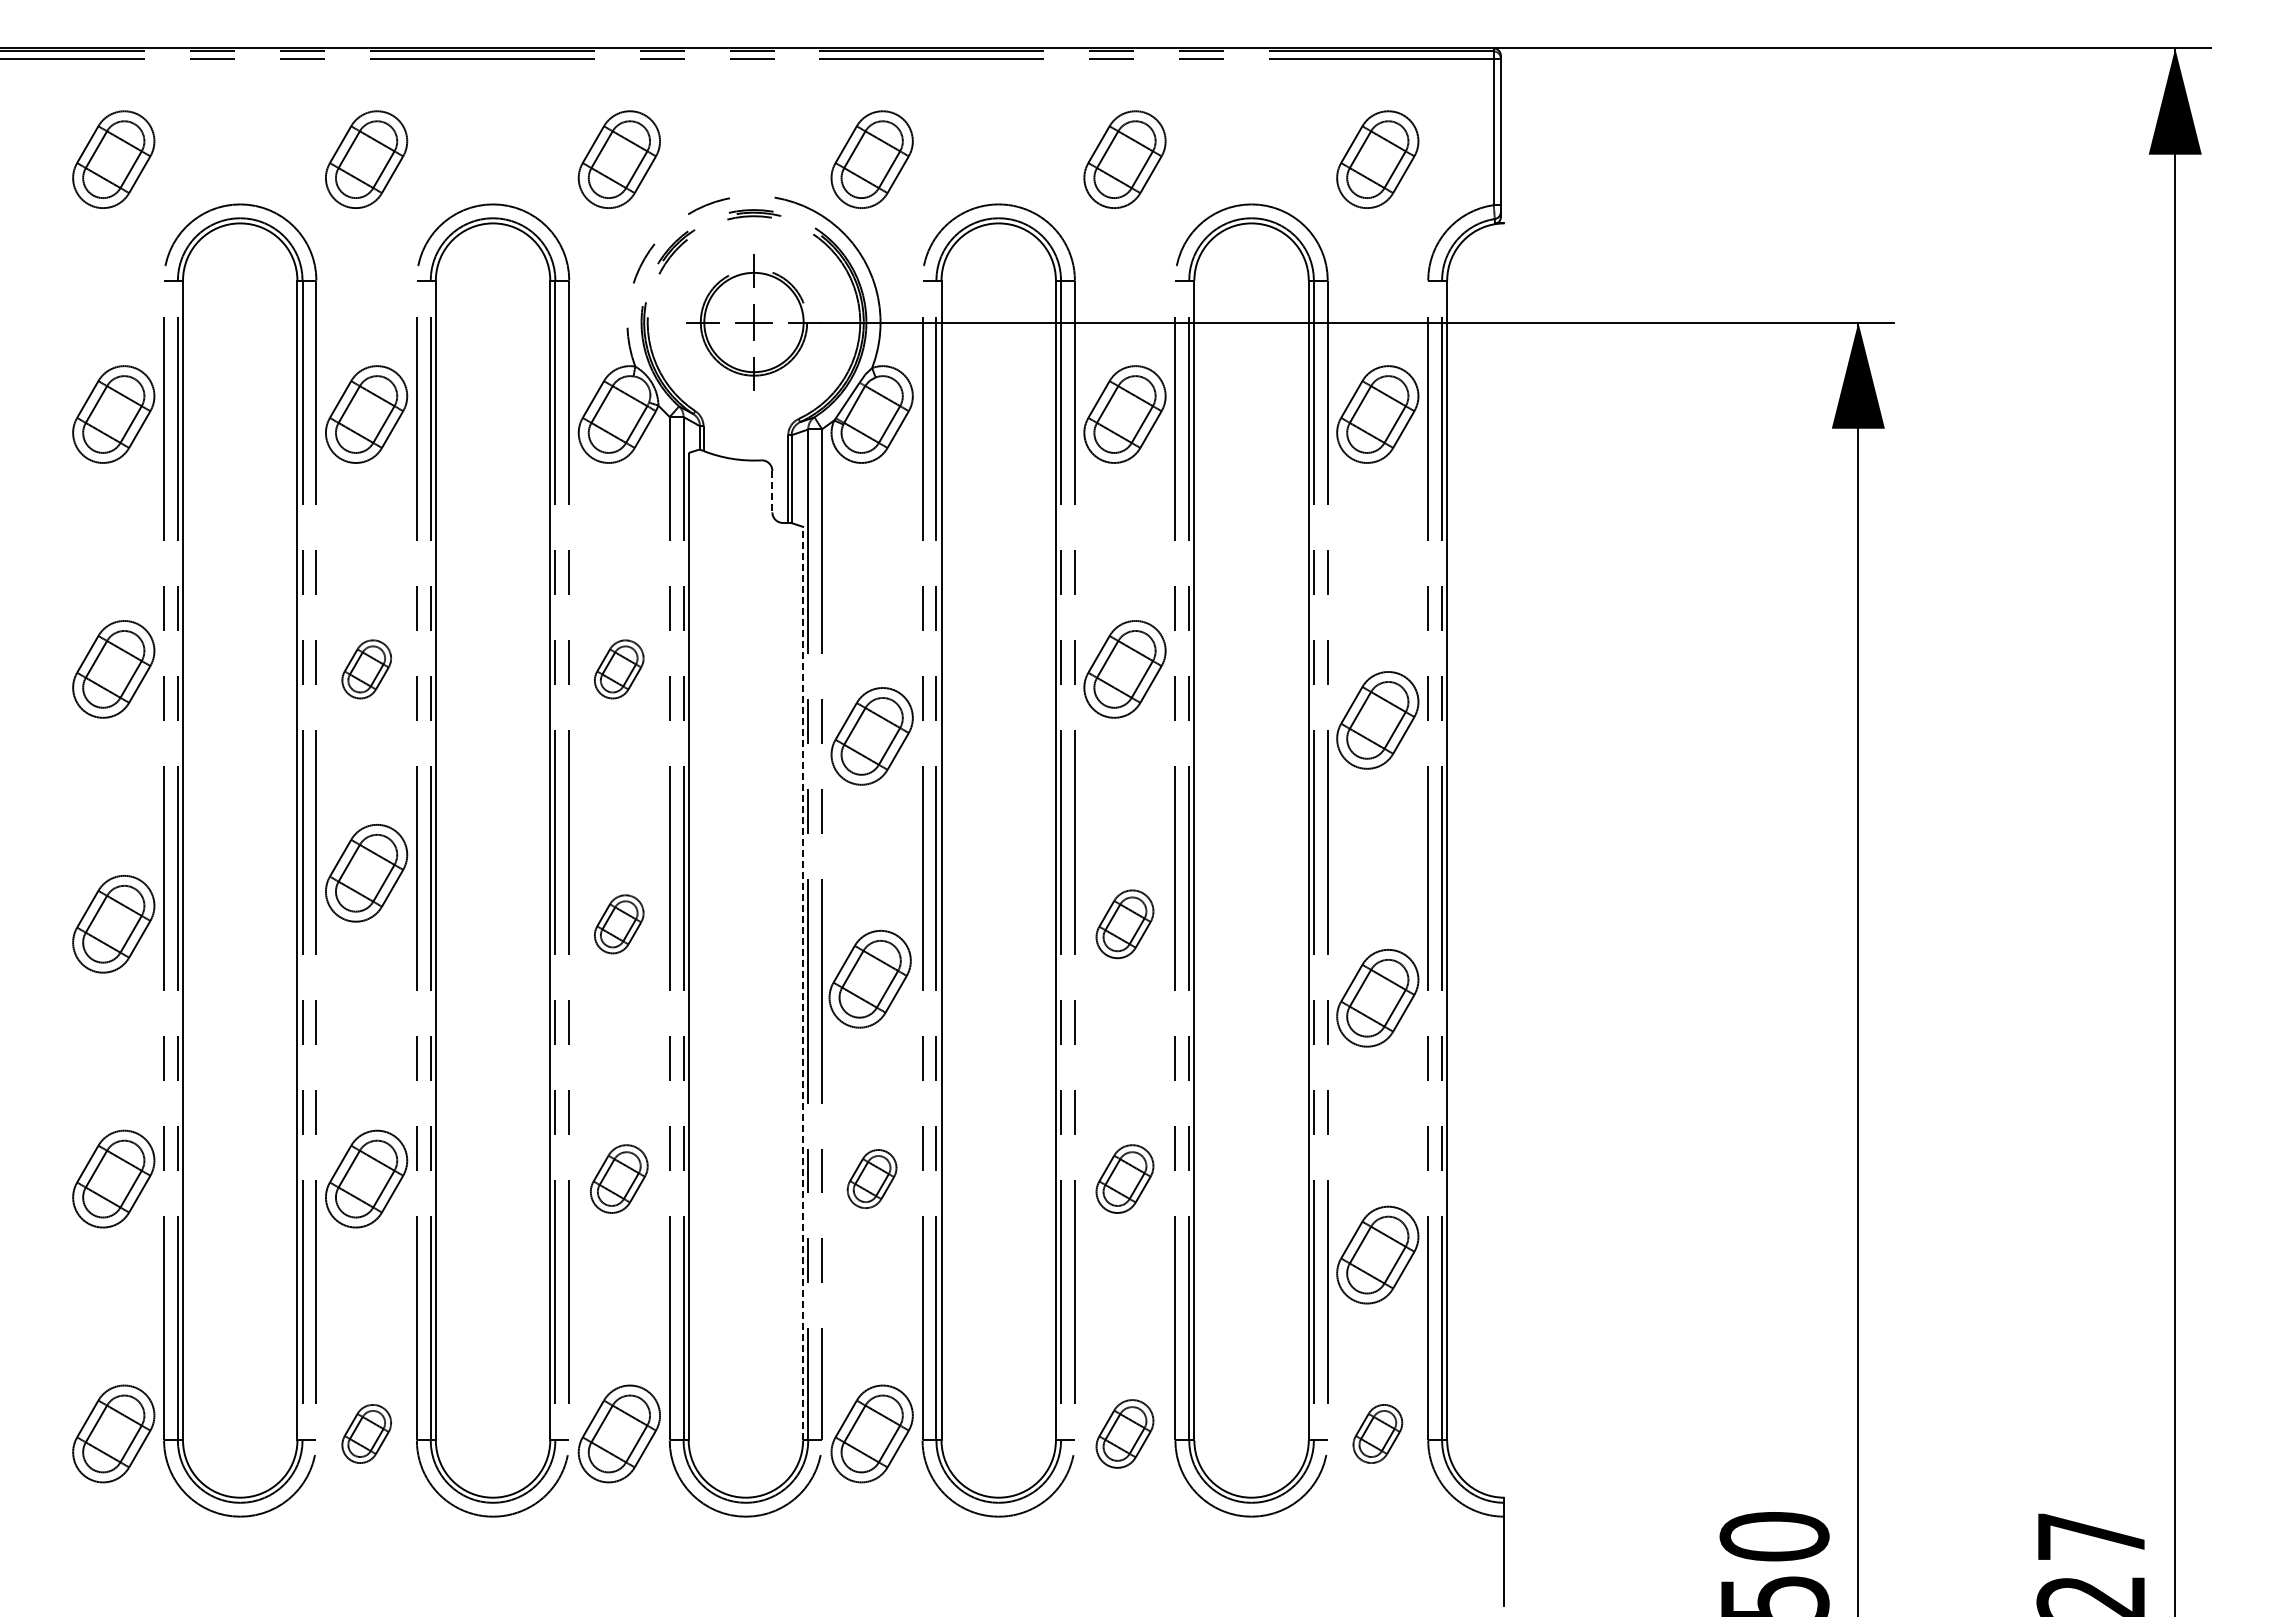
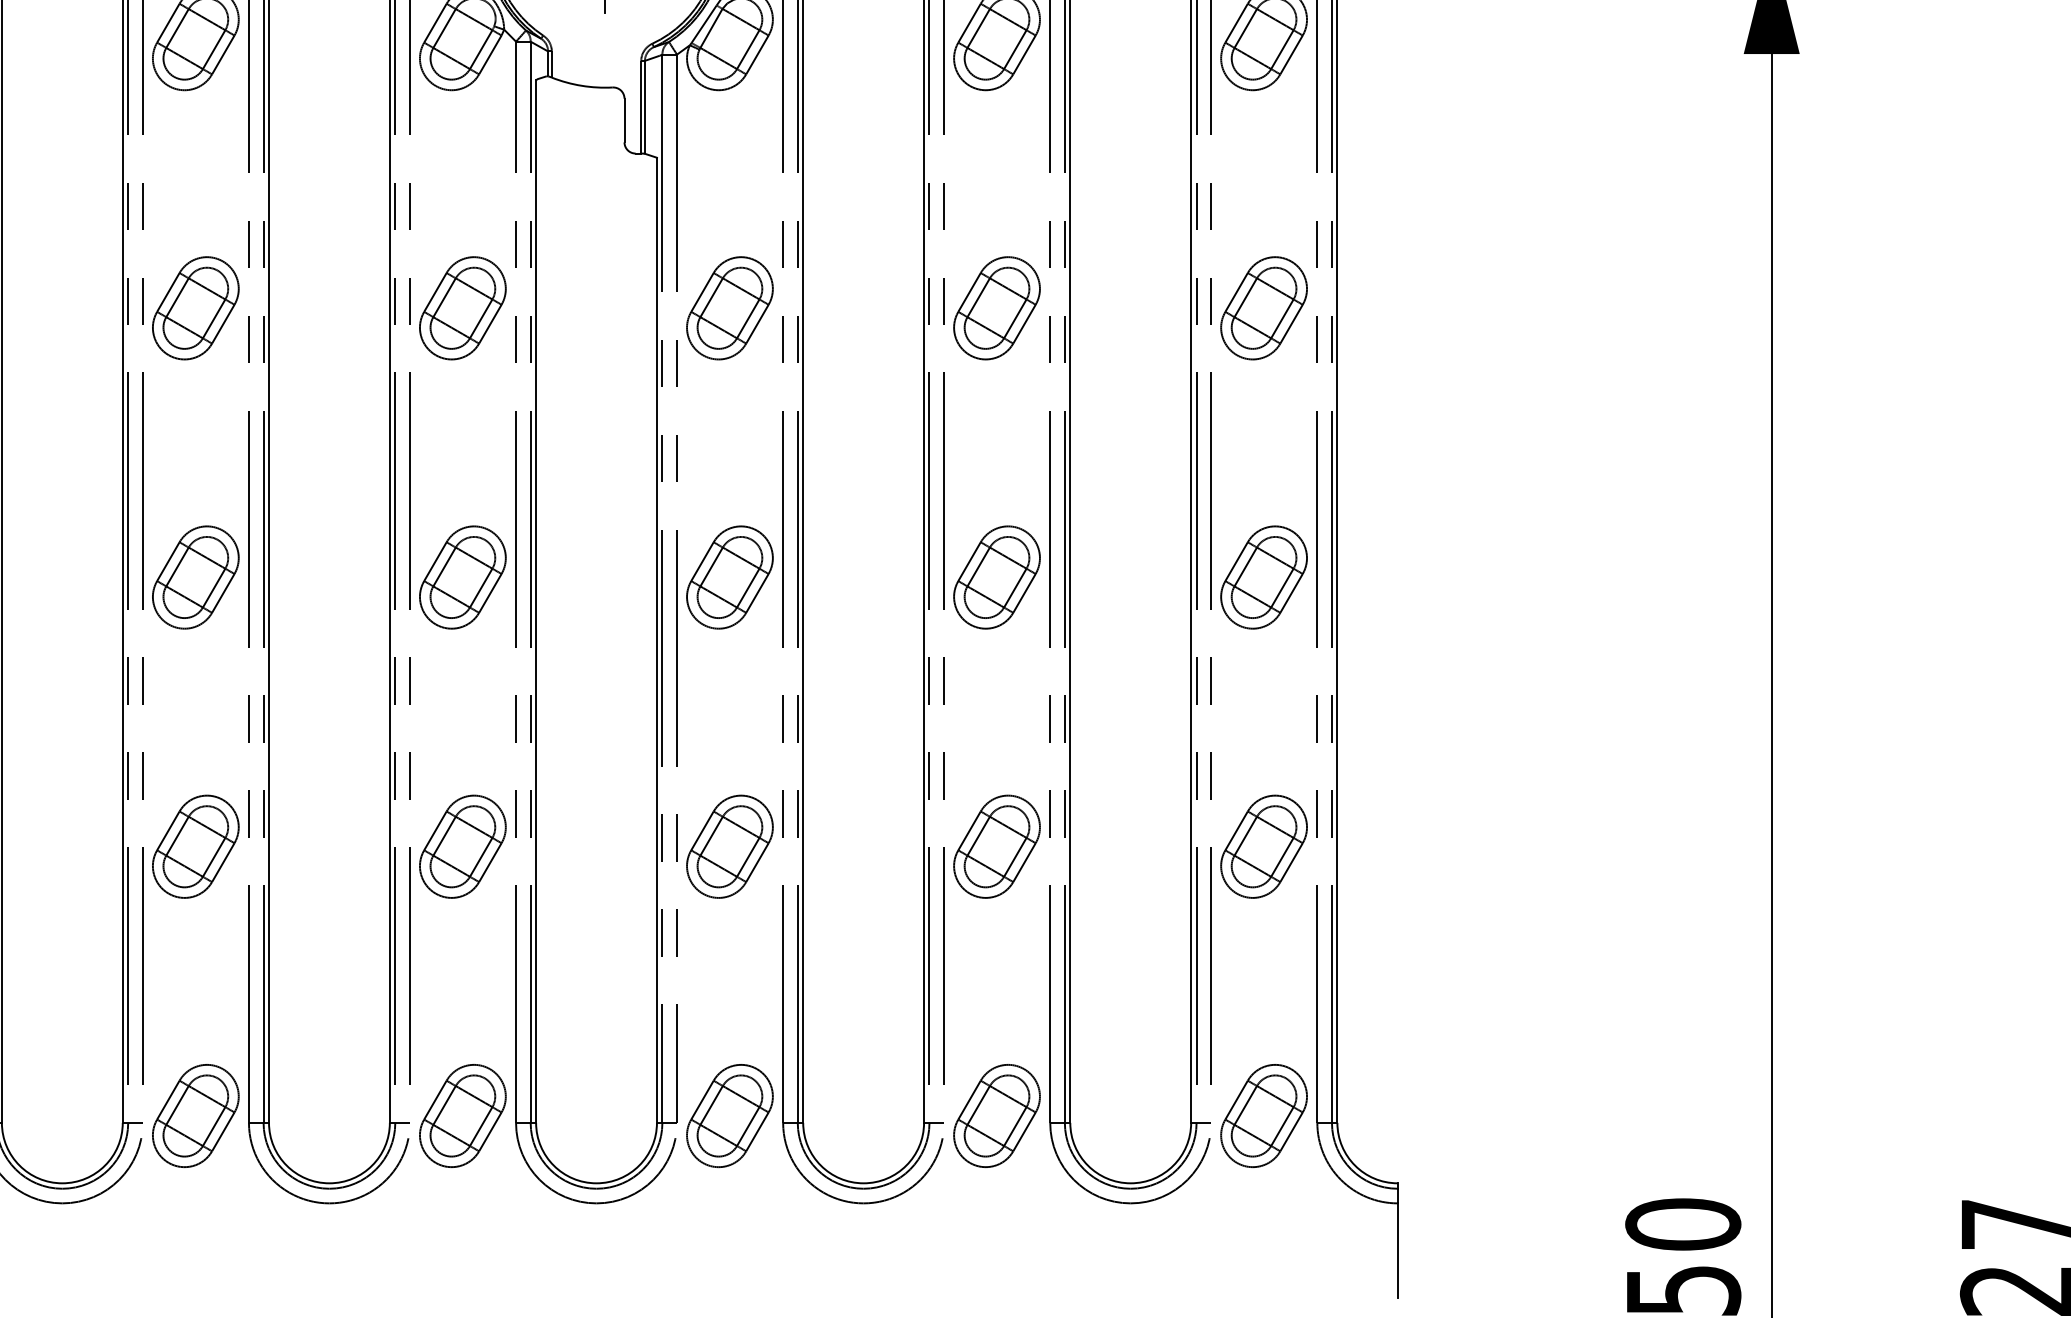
line: (772, 491) -> (624, 120), dashed -> solid
part: (366, 669) -> (195, 308), size x1.67
part: (618, 669) -> (461, 308), size x1.67
part: (1377, 720) -> (1263, 308), moved
part: (871, 736) -> (729, 308), moved
part: (366, 873) -> (195, 577), moved
part: (618, 924) -> (461, 577), size x1.67
part: (1124, 924) -> (996, 577), size x1.43
part: (869, 979) -> (729, 577), moved
line: (803, 983) -> (657, 640), dashed -> solid
part: (1377, 998) -> (1263, 577), moved
part: (618, 1178) -> (461, 846), size x1.43
part: (871, 1178) -> (729, 846), size x1.67
part: (1124, 1178) -> (996, 846), size x1.43
part: (1377, 1254) -> (1263, 846), moved
part: (366, 1433) -> (195, 1115), size x1.67
part: (1124, 1433) -> (996, 1115), size x1.43
part: (1377, 1433) -> (1263, 1115), size x1.67

